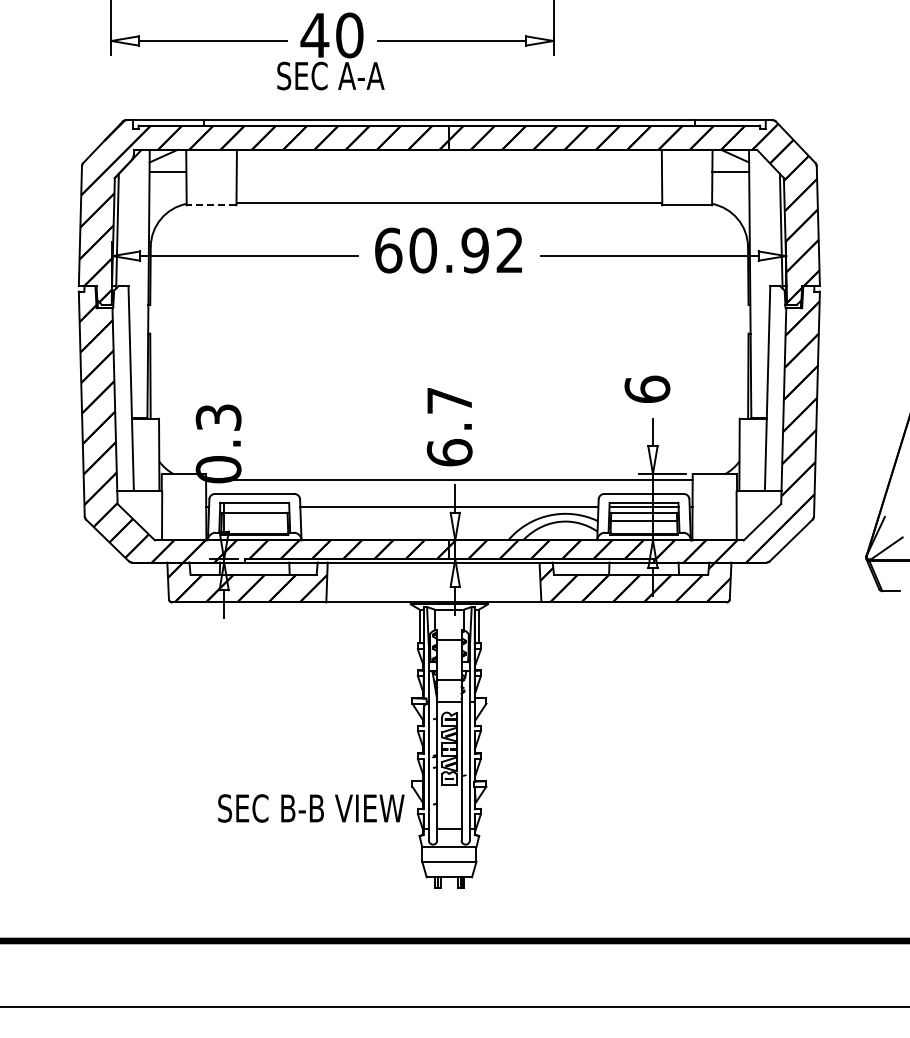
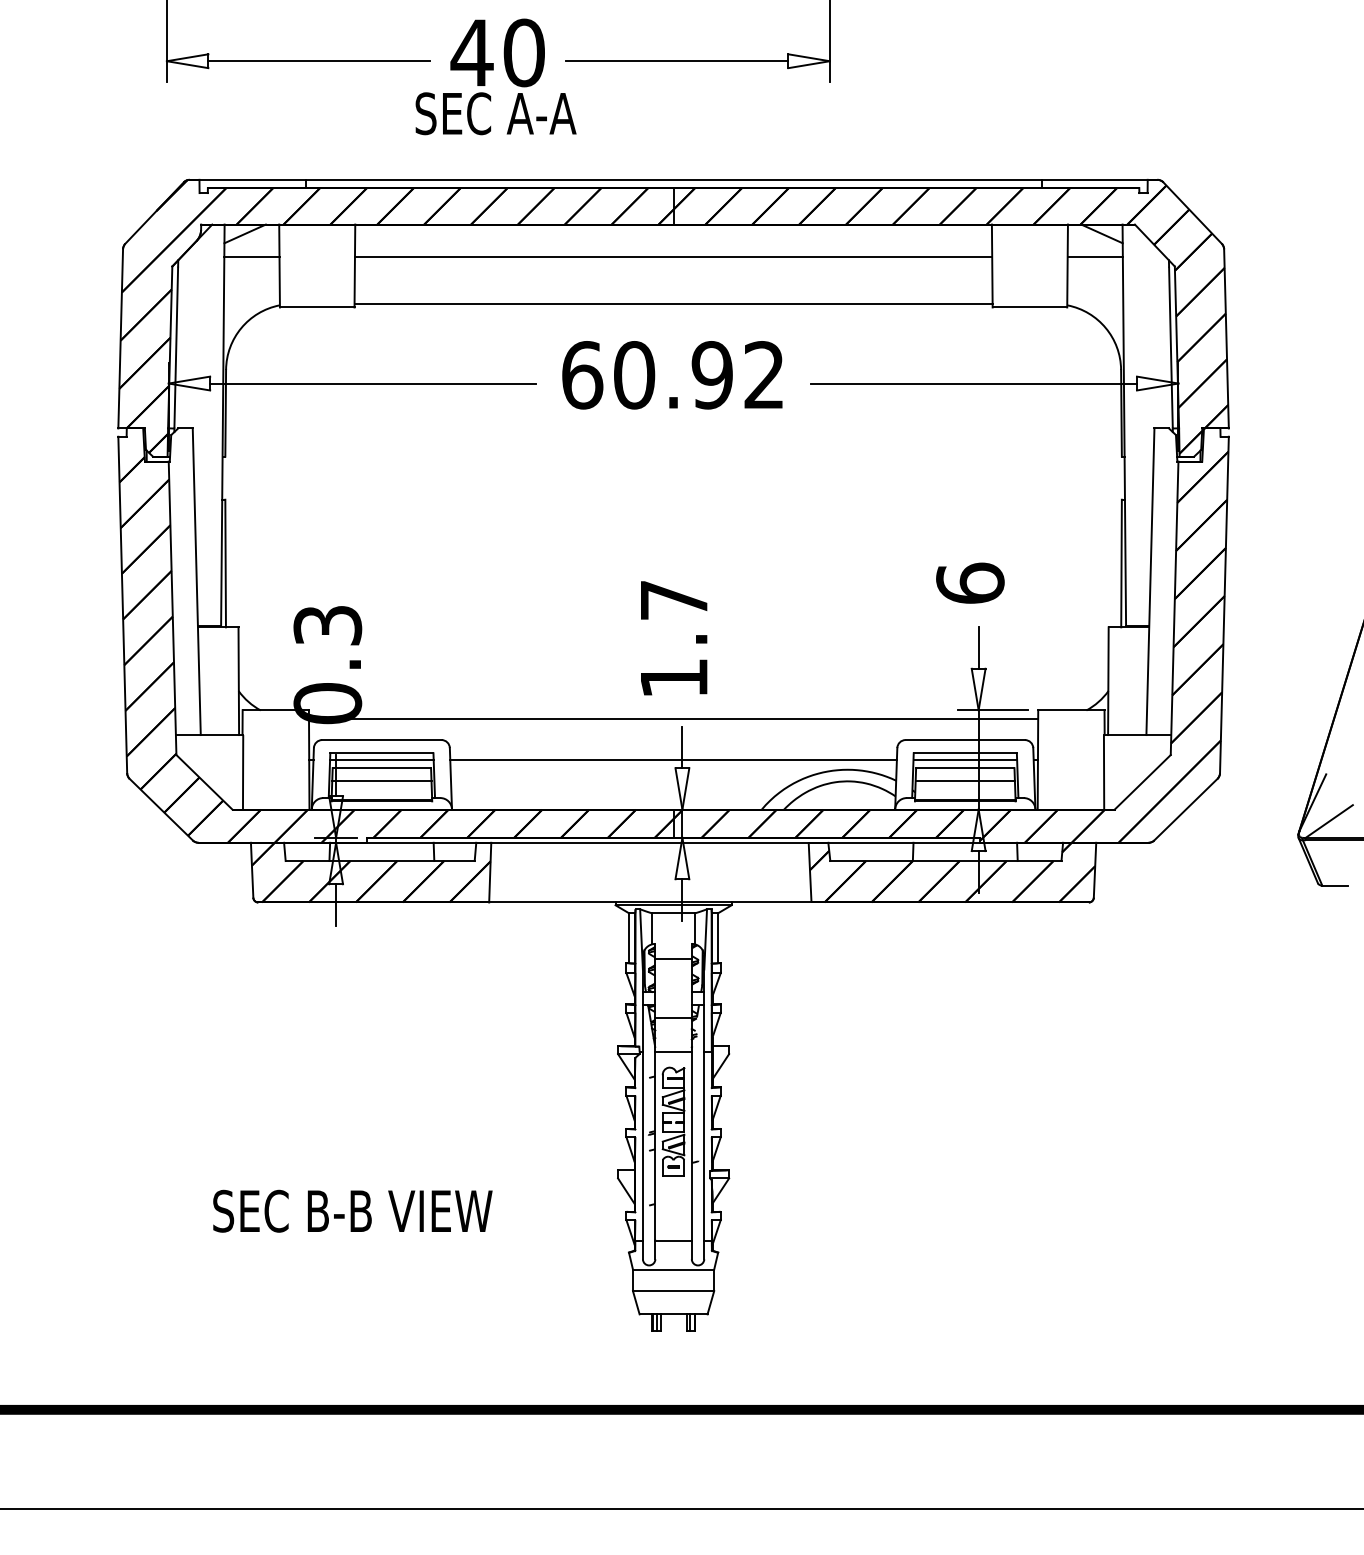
line: (449, 171) -> (673, 256), added
line: (211, 205) -> (317, 307), dashed -> solid
text: (449, 452) -> (673, 677), 6.7 -> 1.7
line: (254, 507) -> (381, 760), added
line: (254, 521) -> (381, 781), added
text: (311, 808) -> (353, 1211), moved

